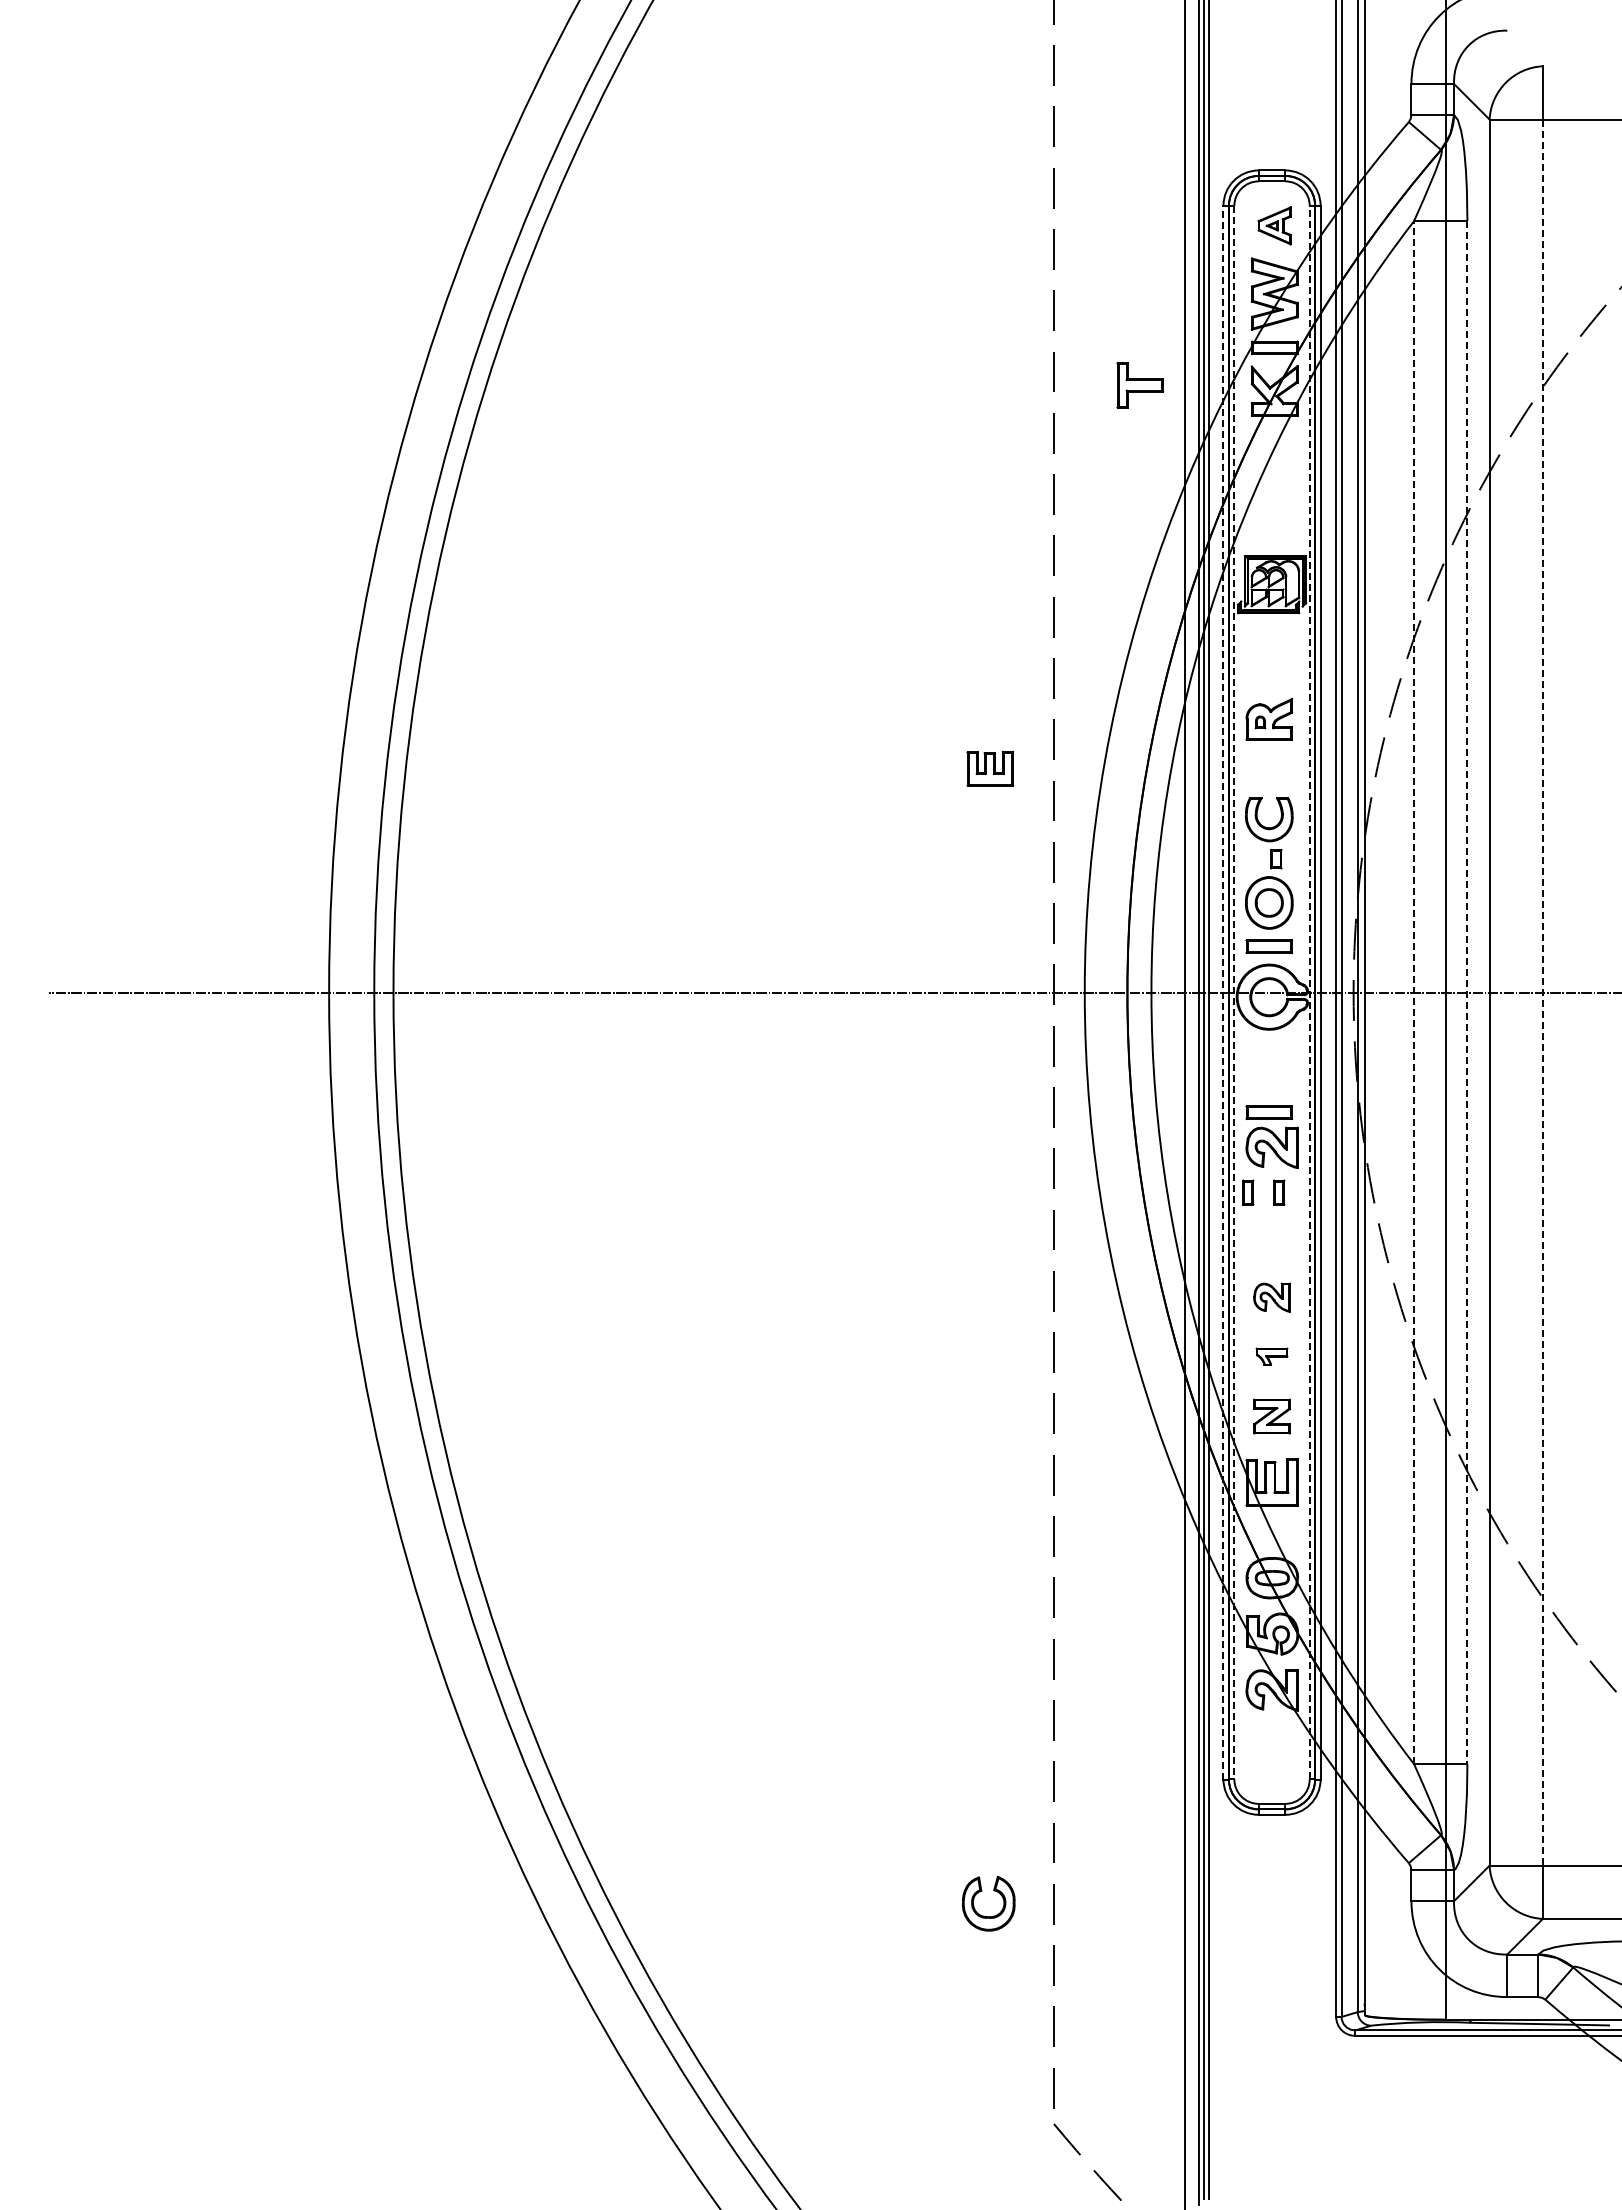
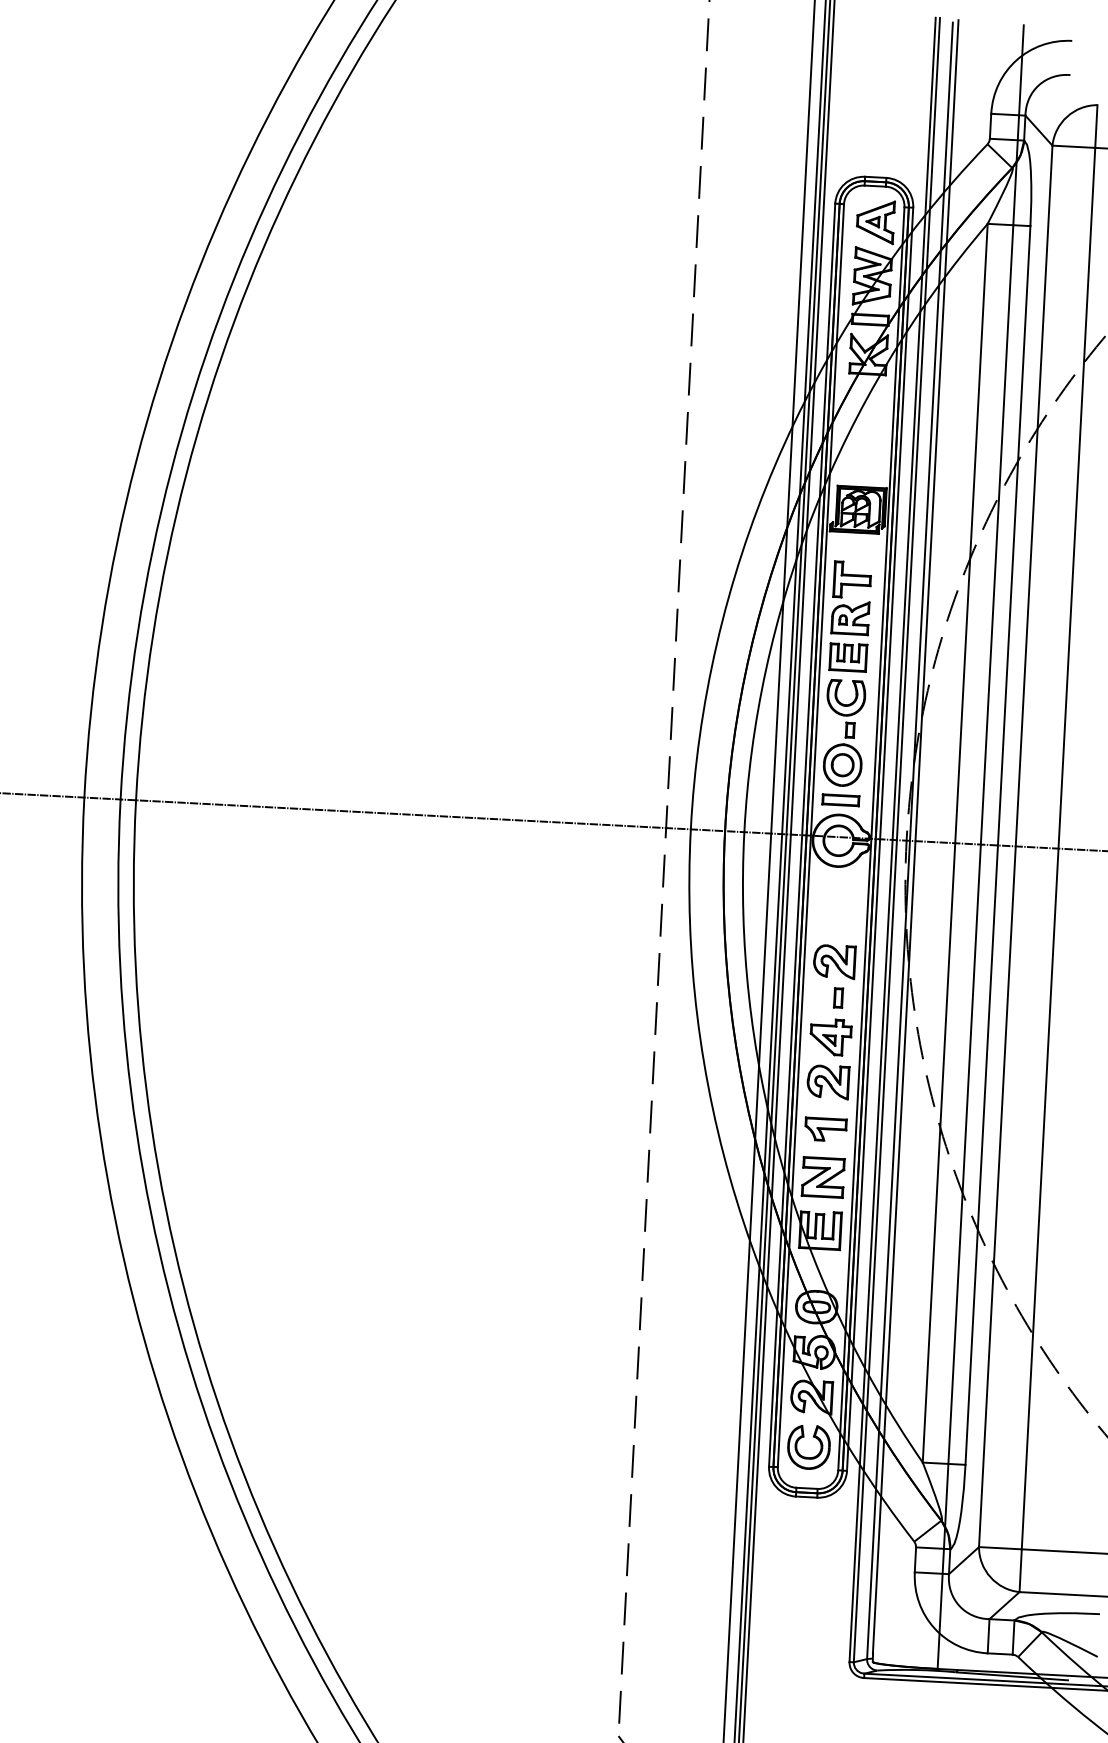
part: (1274, 225) -> (875, 221), size x1.43
part: (1140, 385) -> (852, 580), moved
part: (990, 768) -> (848, 657), moved
line: (1223, 992) -> (802, 835), dashed -> solid
line: (1234, 992) -> (811, 835), dashed -> solid
line: (1309, 992) -> (871, 838), dashed -> solid
line: (1414, 992) -> (955, 843), dashed -> solid
line: (1467, 992) -> (998, 845), dashed -> solid
line: (1542, 993) -> (1058, 849), dashed -> solid
part: (1269, 1112) -> (834, 933), removed
part: (1248, 1192) -> (813, 996), removed
part: (1272, 1241) -> (831, 1037), added
part: (1271, 1297) -> (827, 1081), size x1.43
part: (1271, 1356) -> (825, 1129), size x1.67
part: (1271, 1416) -> (822, 1177), size x1.43
part: (984, 1915) -> (805, 1456), moved

